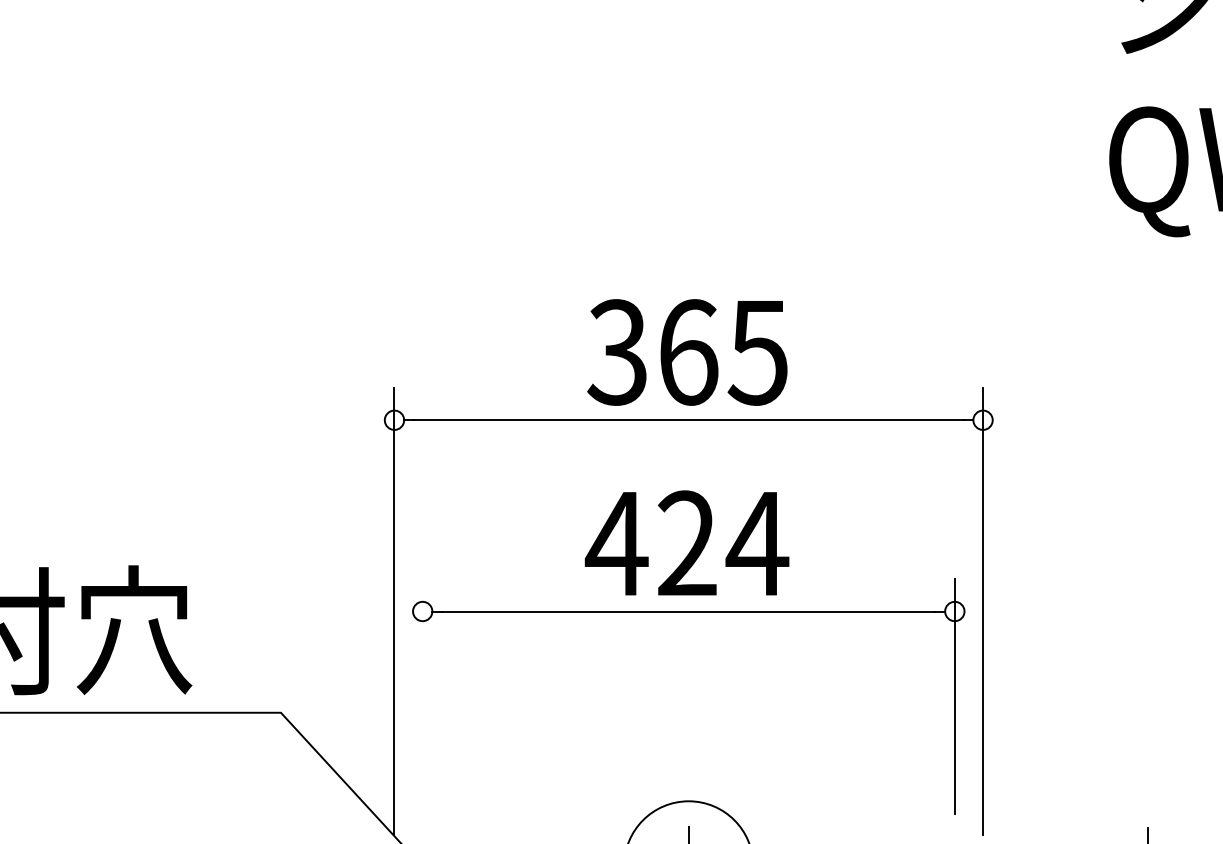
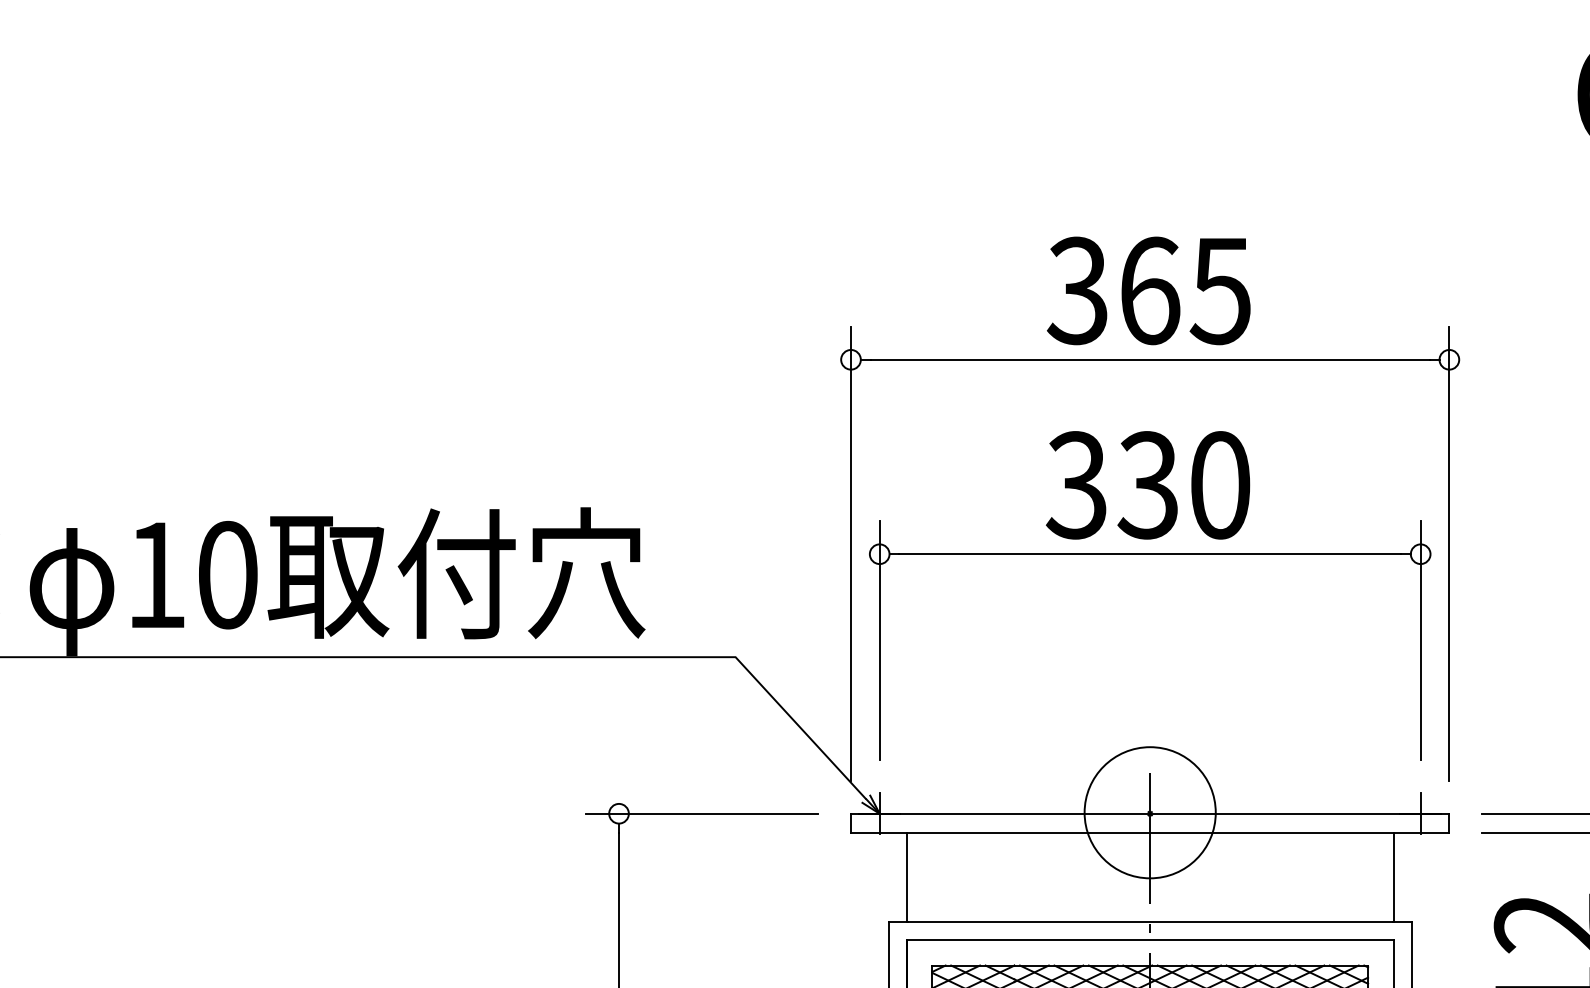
text: (687, 543) -> (1148, 485), 424 -> 330
line: (422, 696) -> (879, 640), added

